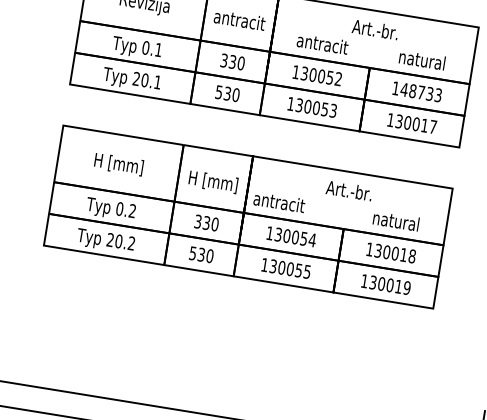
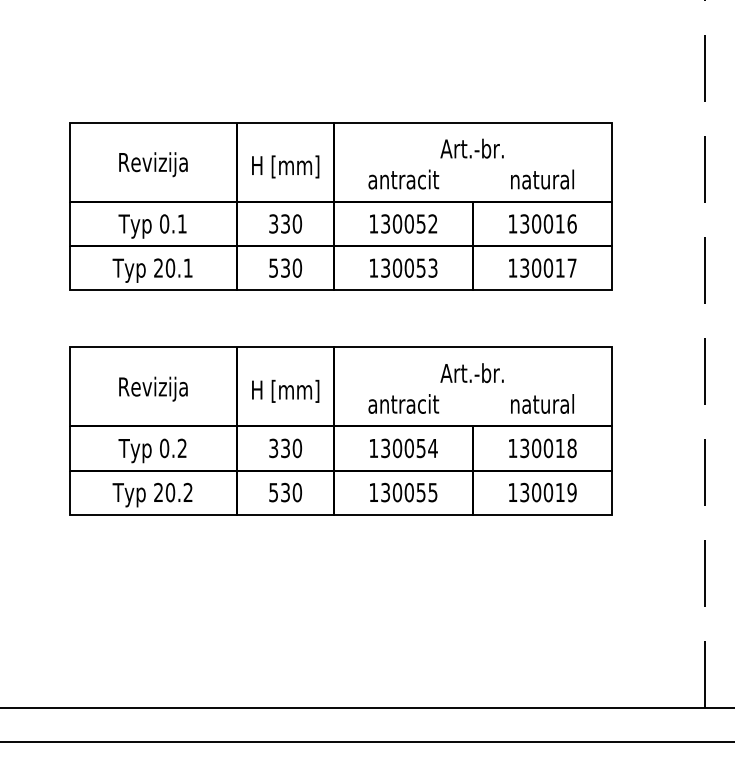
text: (239, 20) -> (285, 166), antracit -> H [mm]
text: (420, 92) -> (547, 223), 148733 -> 130016
text: (118, 164) -> (153, 388), H [mm] -> Revizija
text: (279, 201) -> (403, 403), moved

